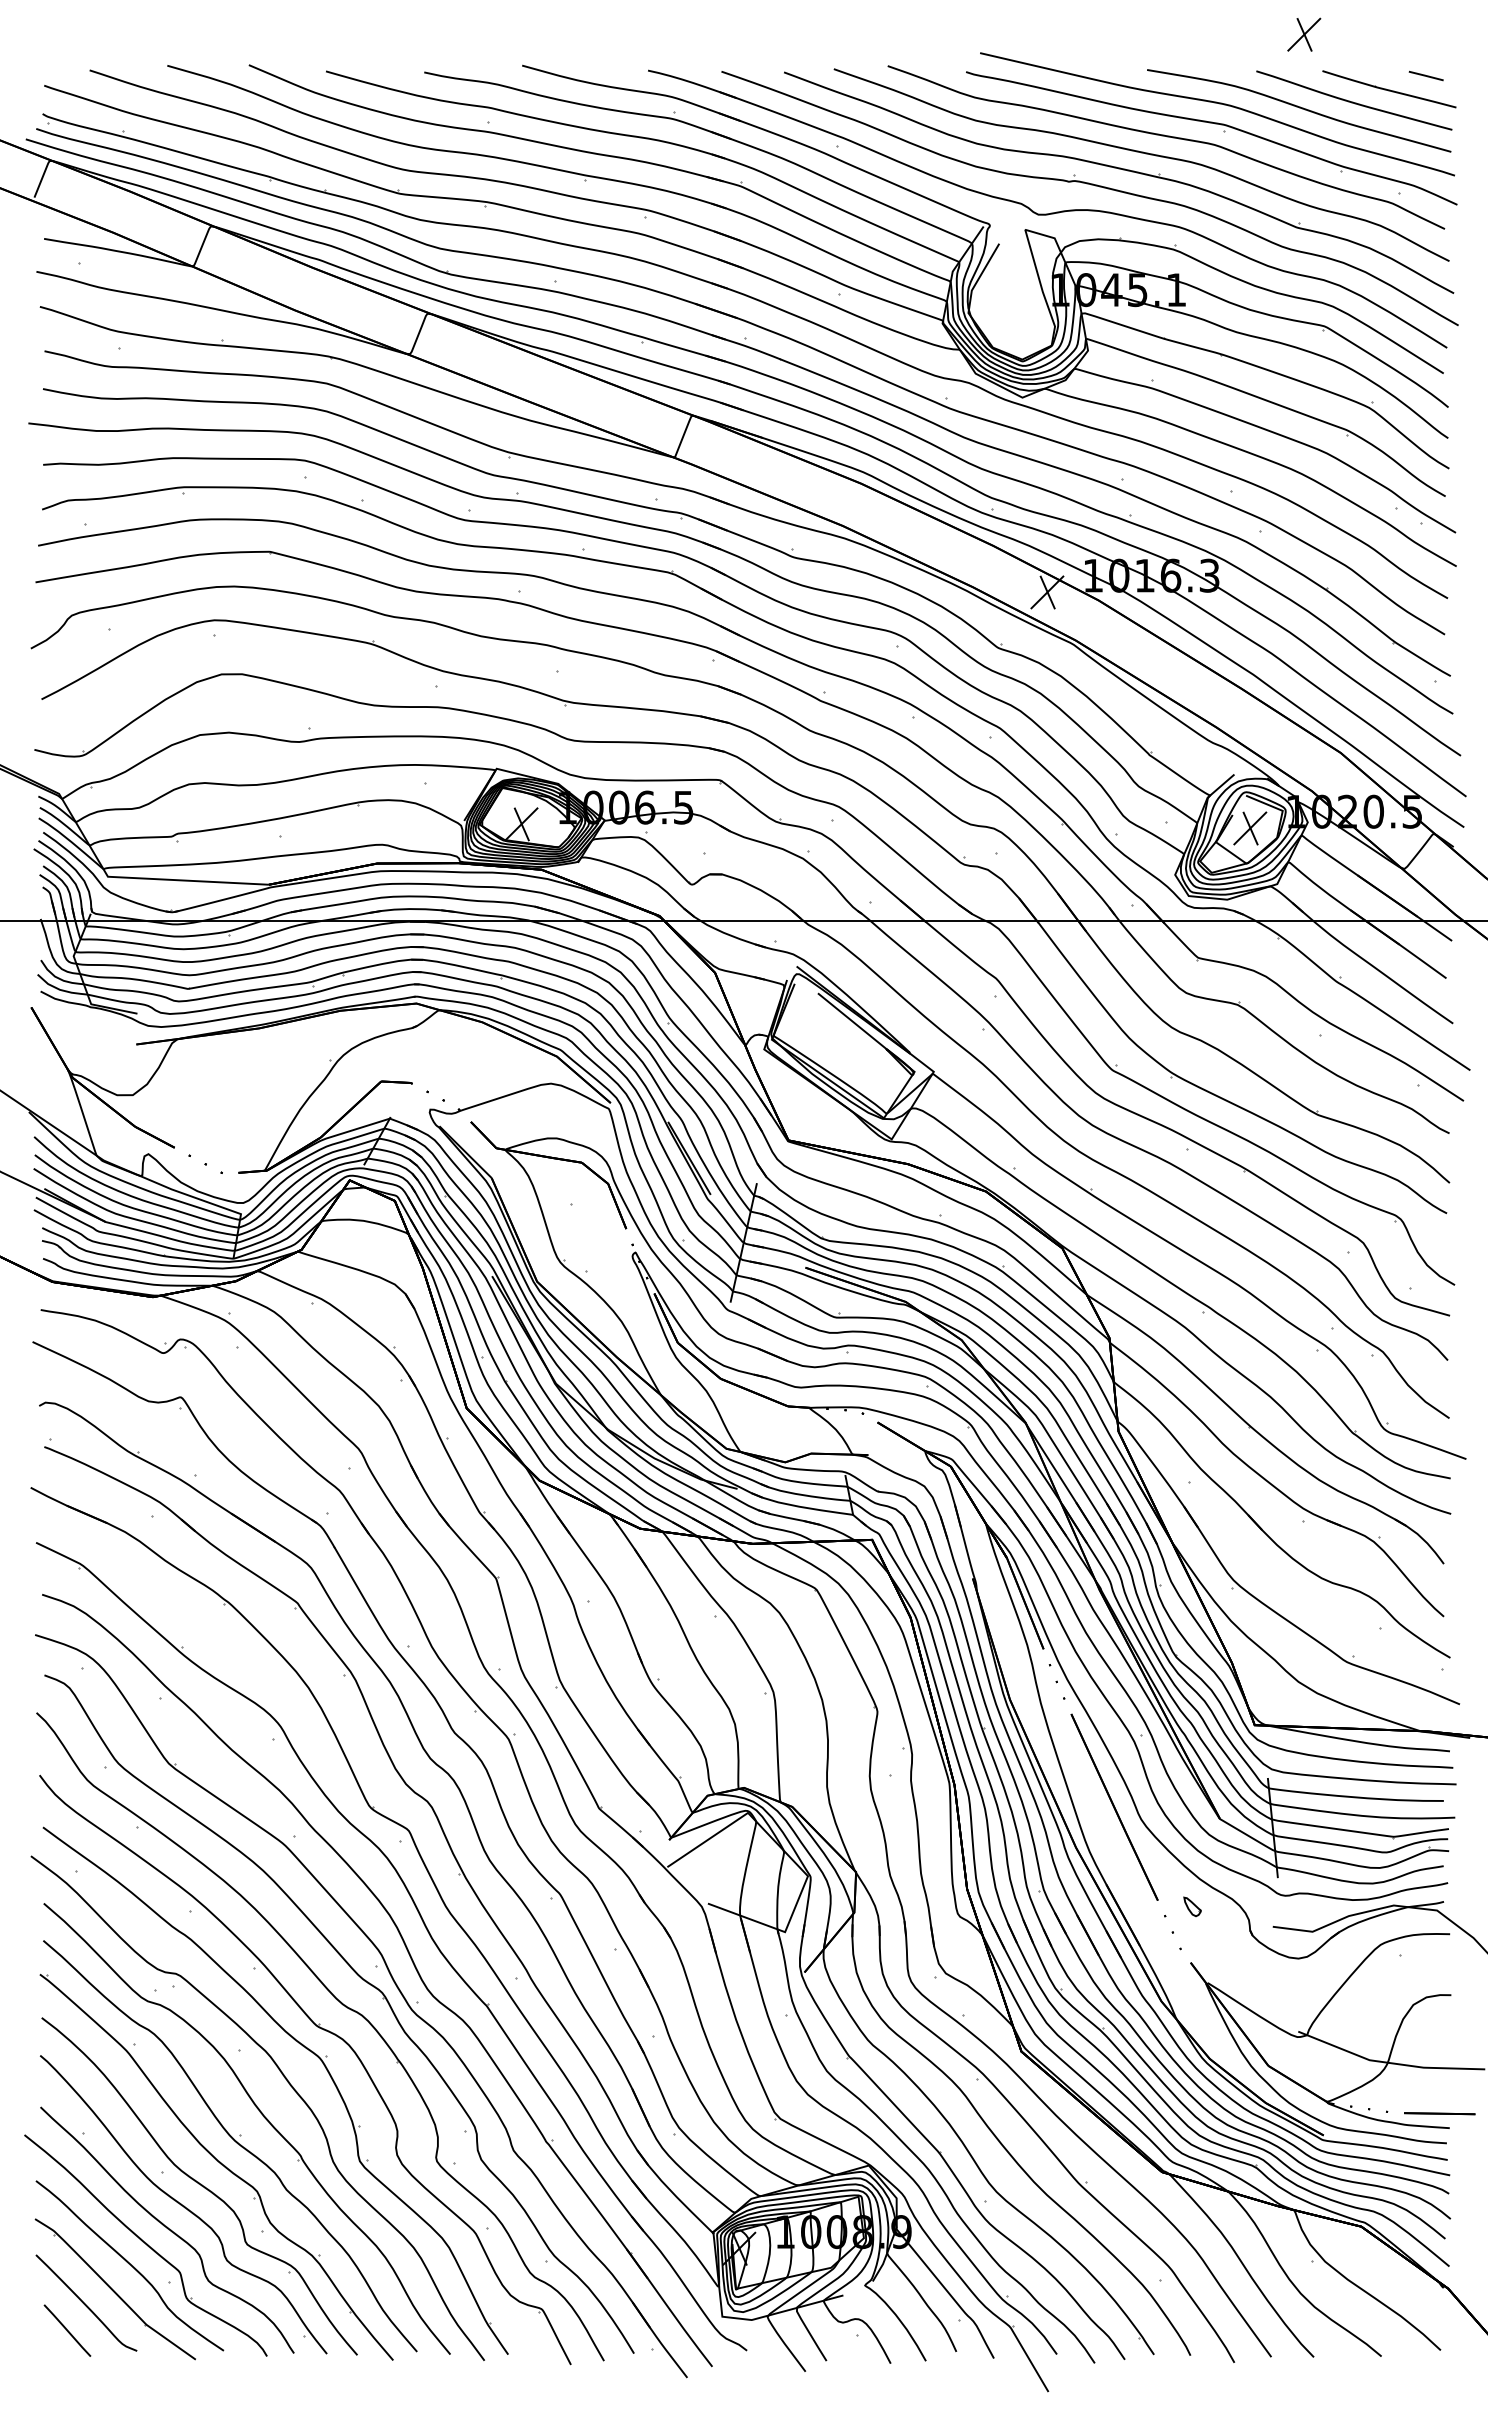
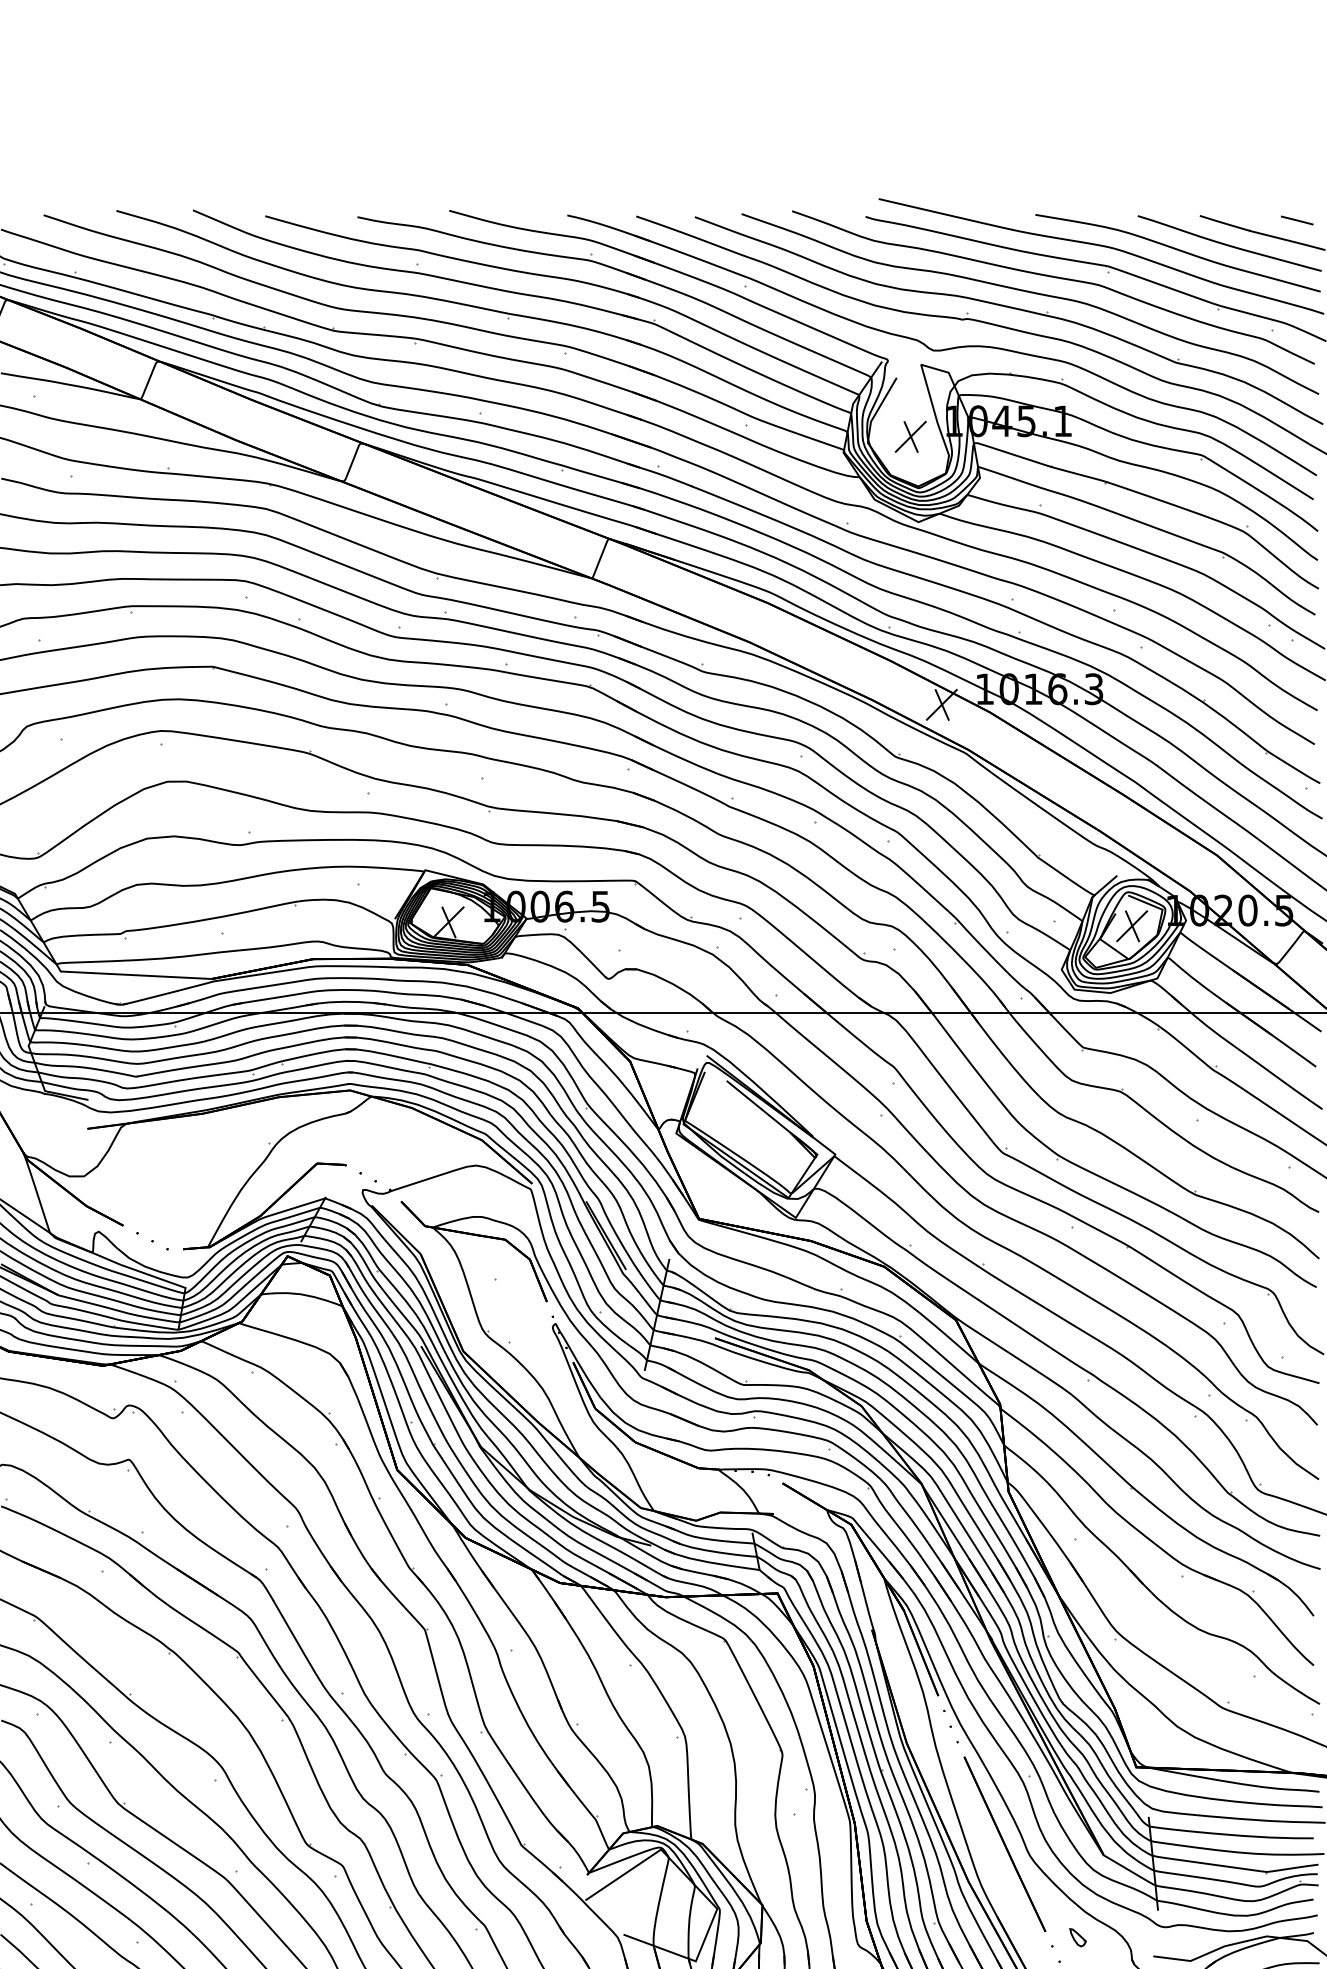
part: (1304, 34) -> (911, 436), moved

